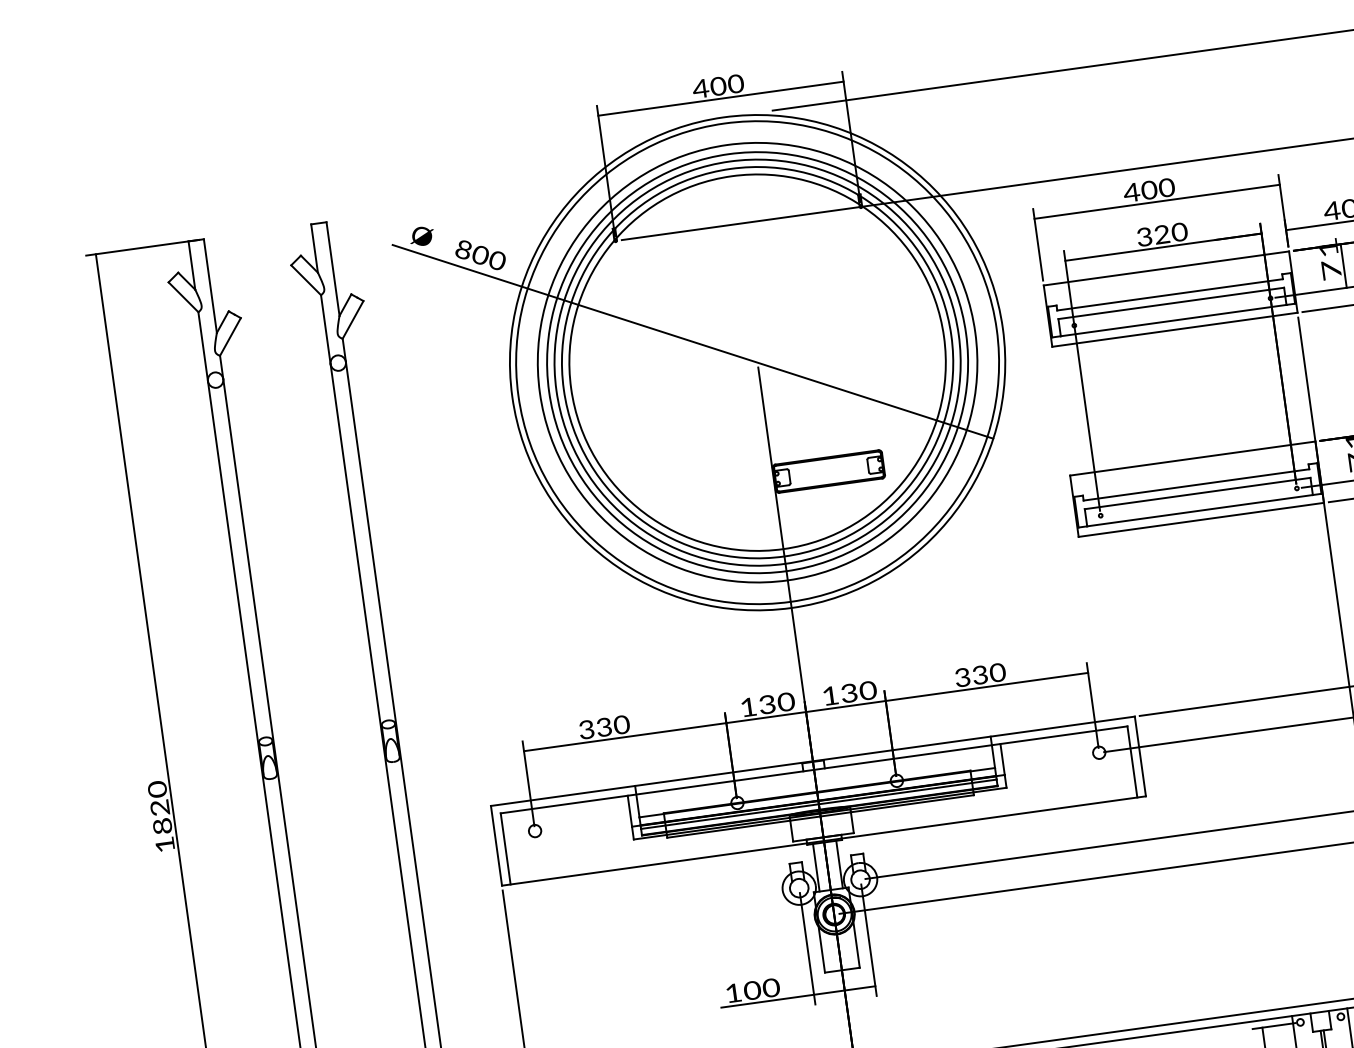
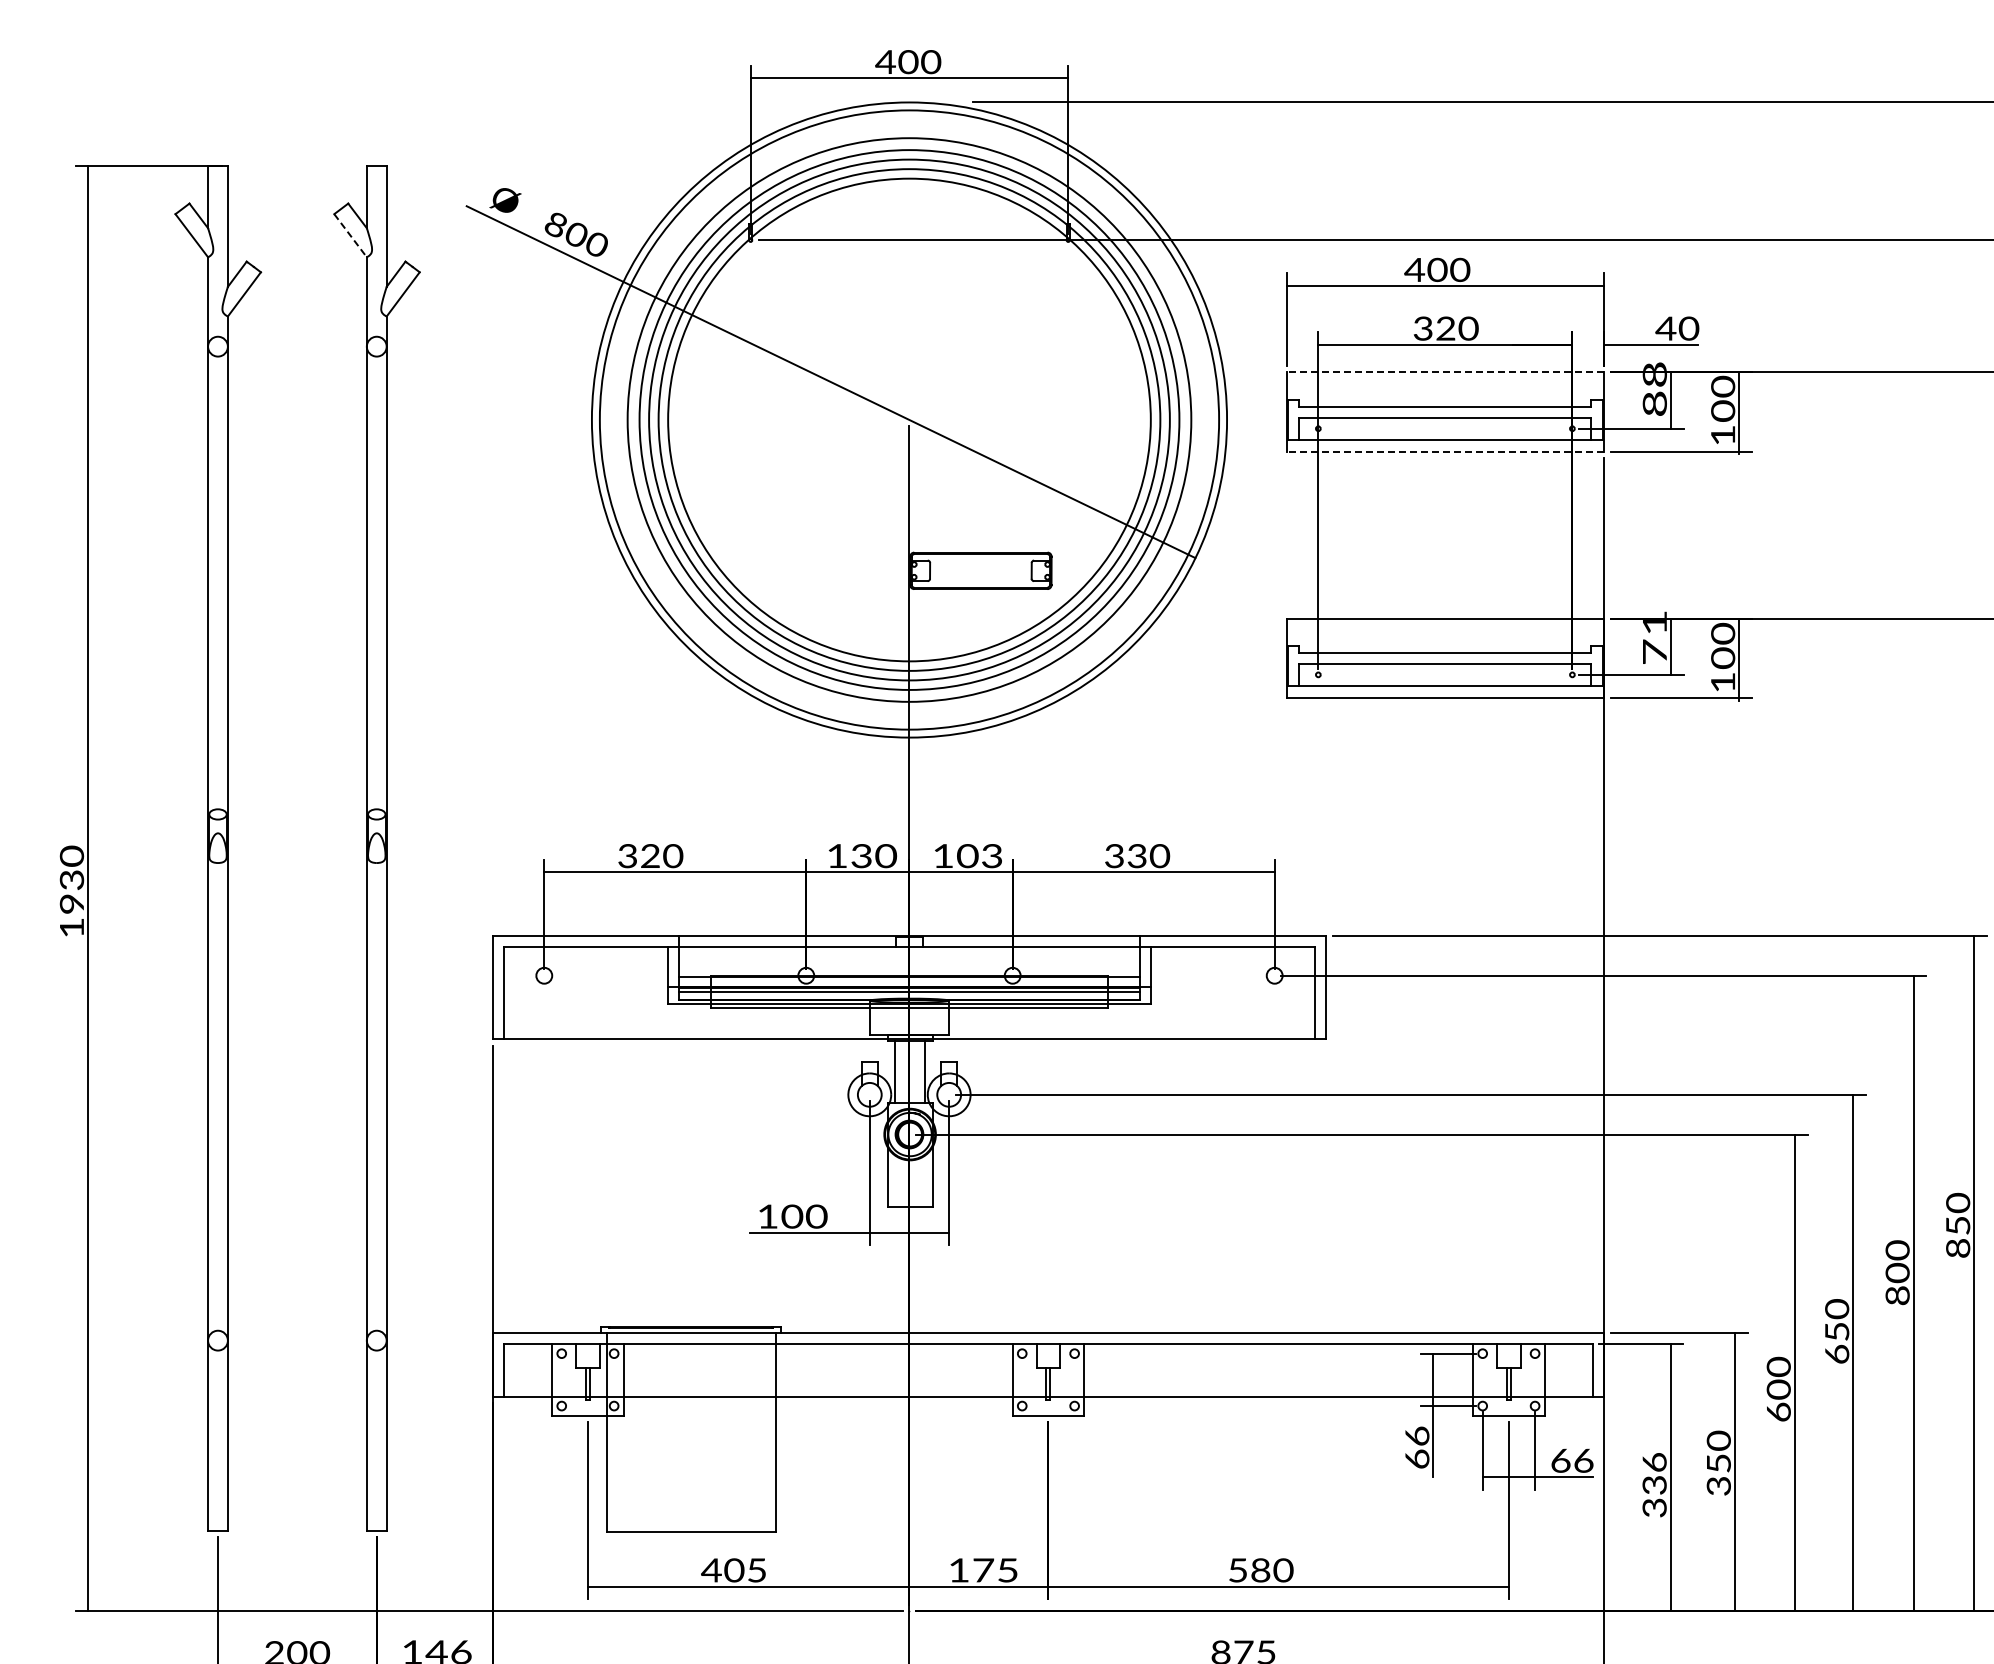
text: (1329, 258) -> (1654, 388), 71 -> 88
line: (1166, 268) -> (1445, 372), solid -> dashed
line: (306, 280) -> (350, 236), solid -> dashed
line: (1174, 329) -> (1445, 451), solid -> dashed
text: (859, 692) -> (980, 856), 130 -> 103
text: (604, 729) -> (650, 858), 330 -> 320
text: (162, 816) -> (73, 891), 1820 -> 1930

